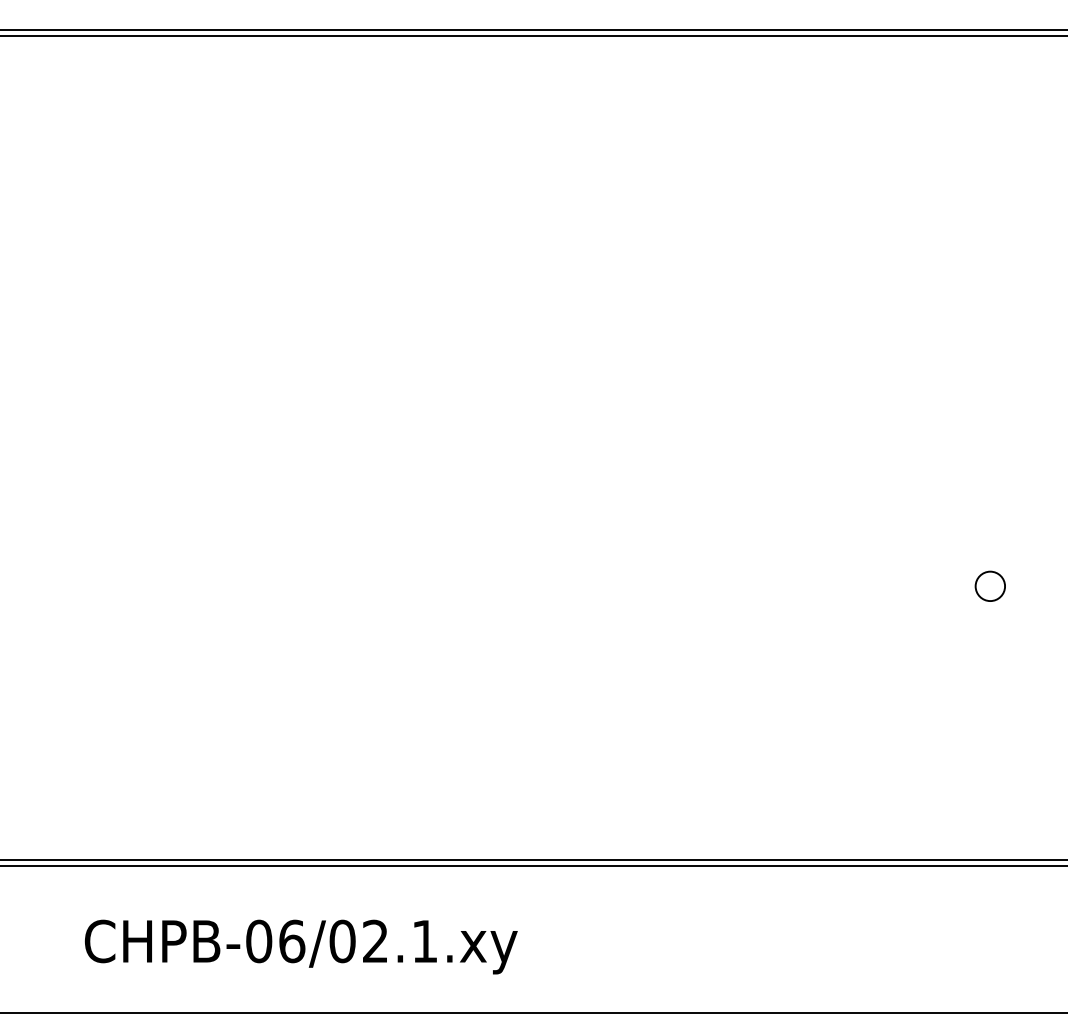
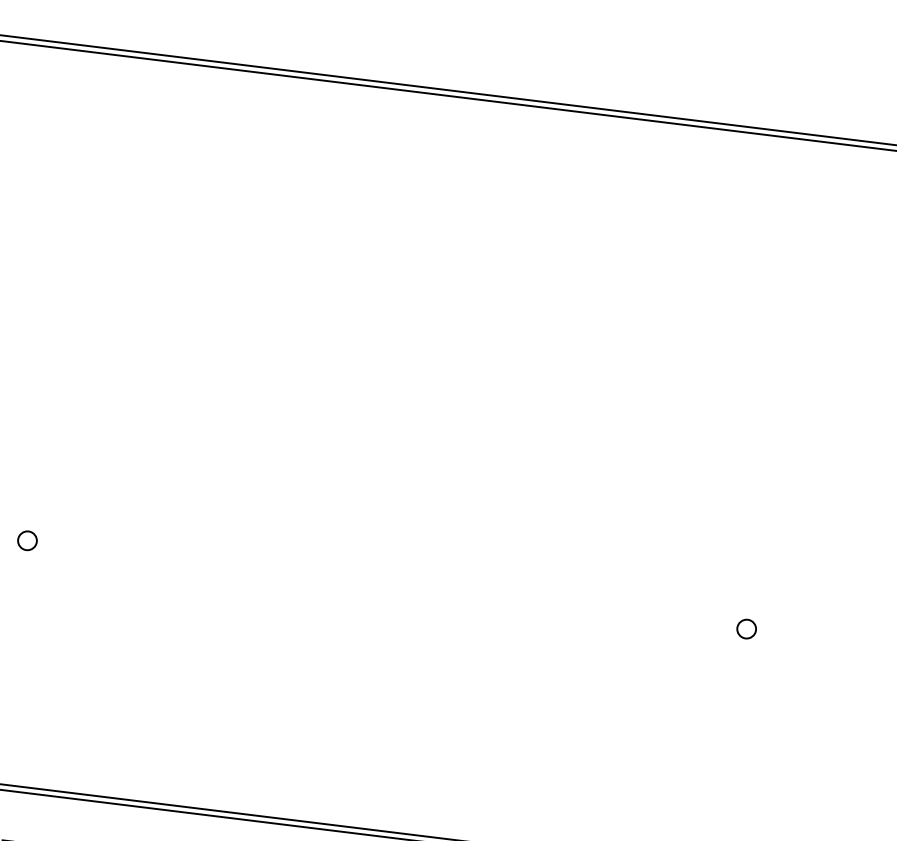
part: (181, 585) -> (27, 540), added
part: (990, 585) -> (746, 628), size x0.71

